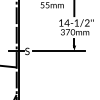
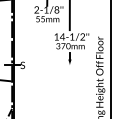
line: (59, 51) -> (54, 65), removed

